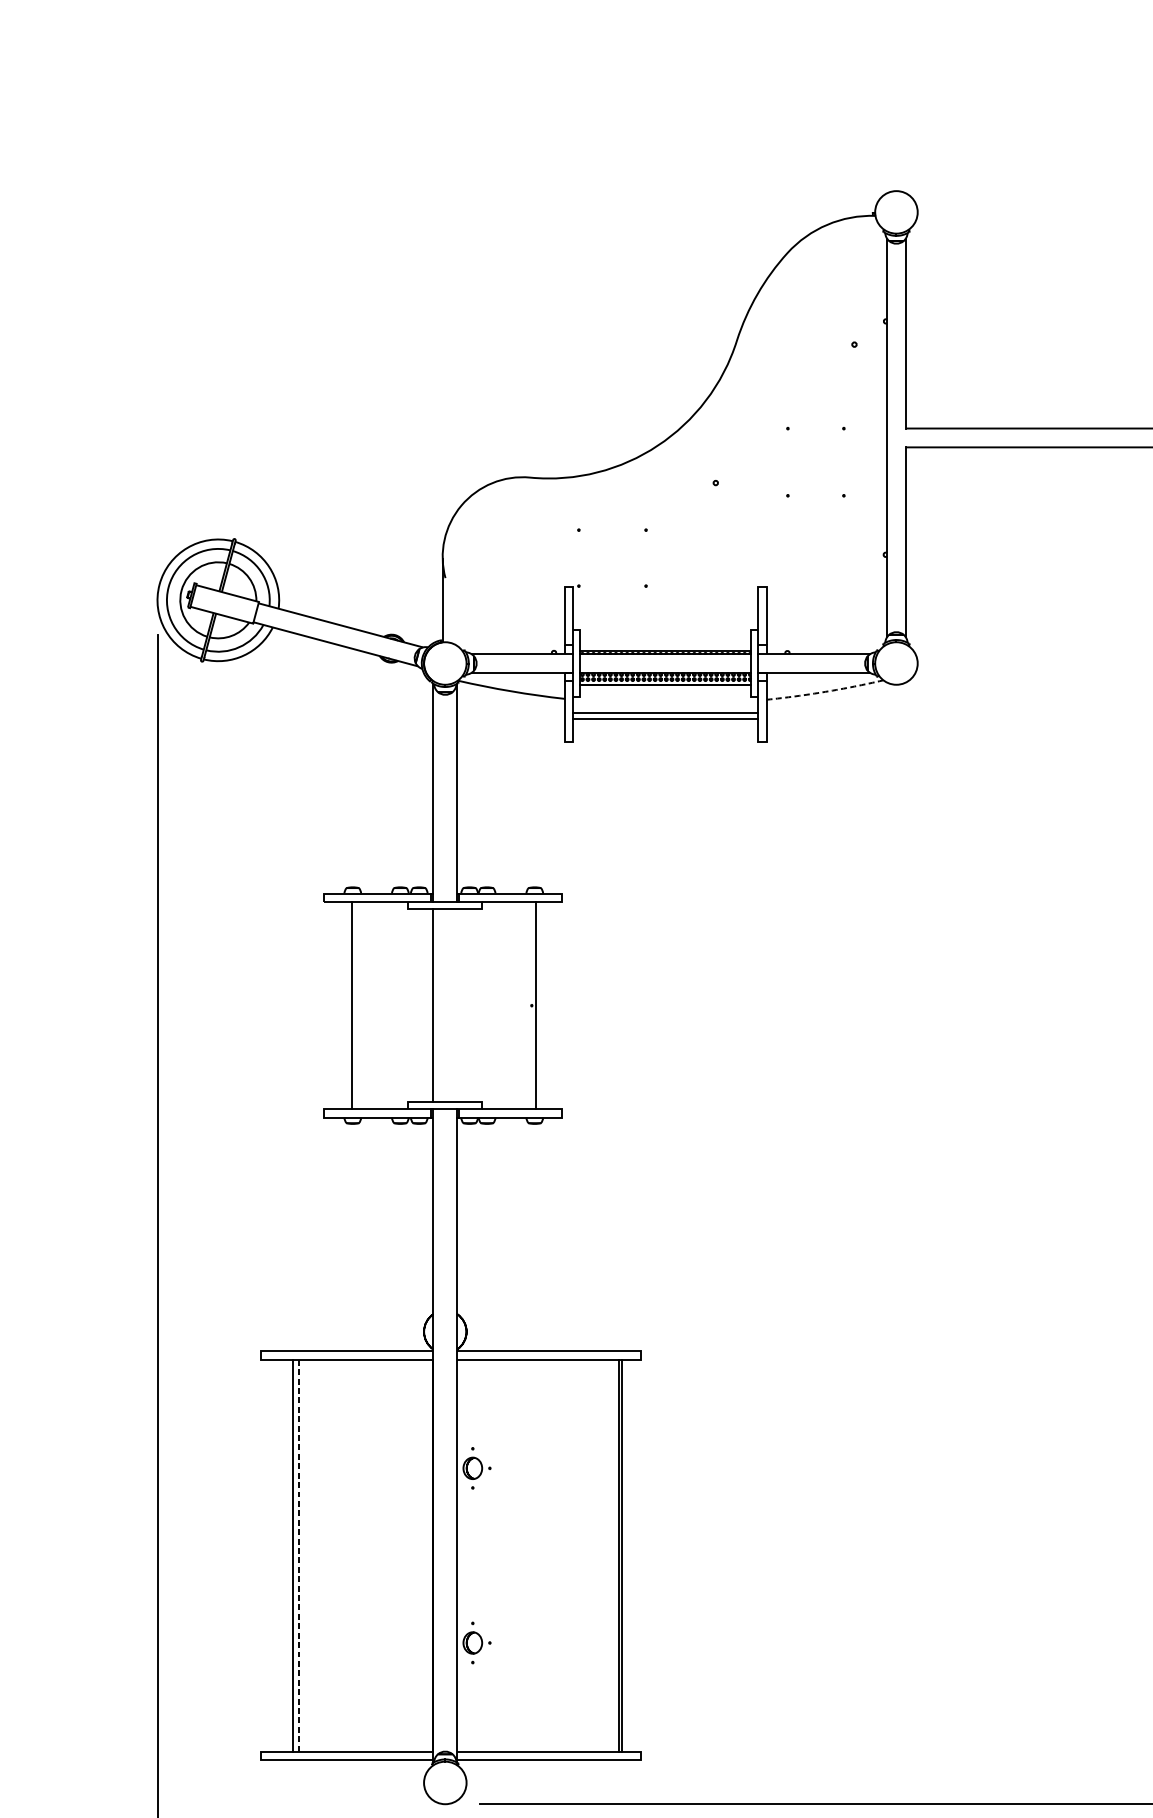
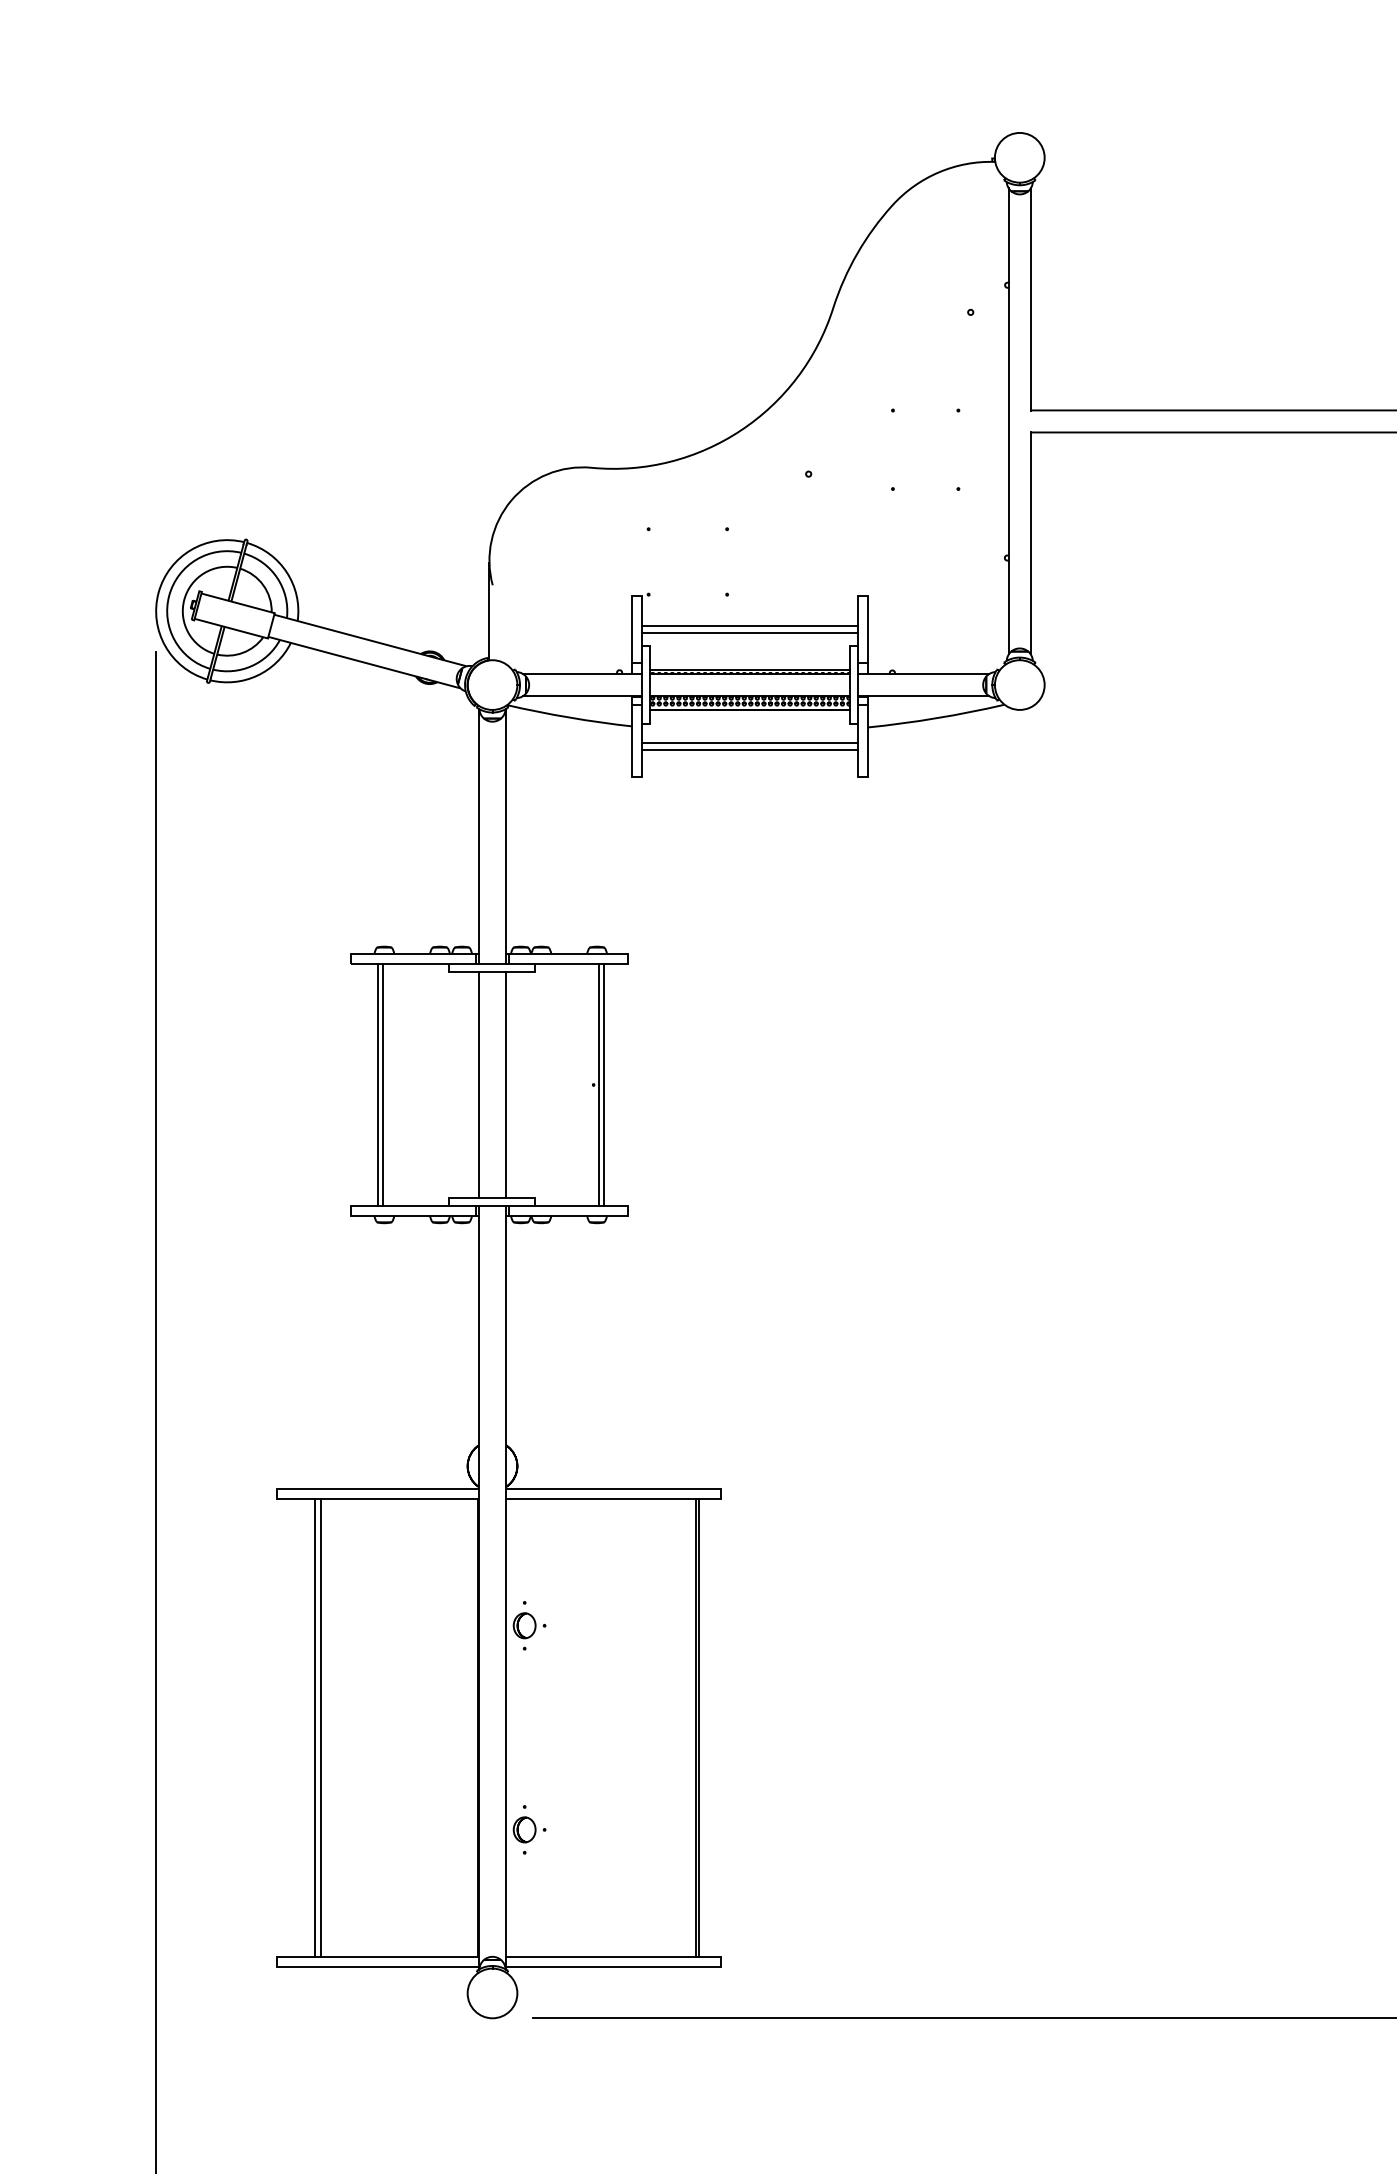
line: (666, 613) -> (750, 626), added
line: (666, 619) -> (750, 633), added
arc: (825, 692) -> (936, 718), dashed -> solid
line: (346, 1005) -> (377, 1084), added
line: (457, 1005) -> (506, 1084), added
line: (540, 1005) -> (603, 1084), added
line: (298, 1555) -> (321, 1727), dashed -> solid

